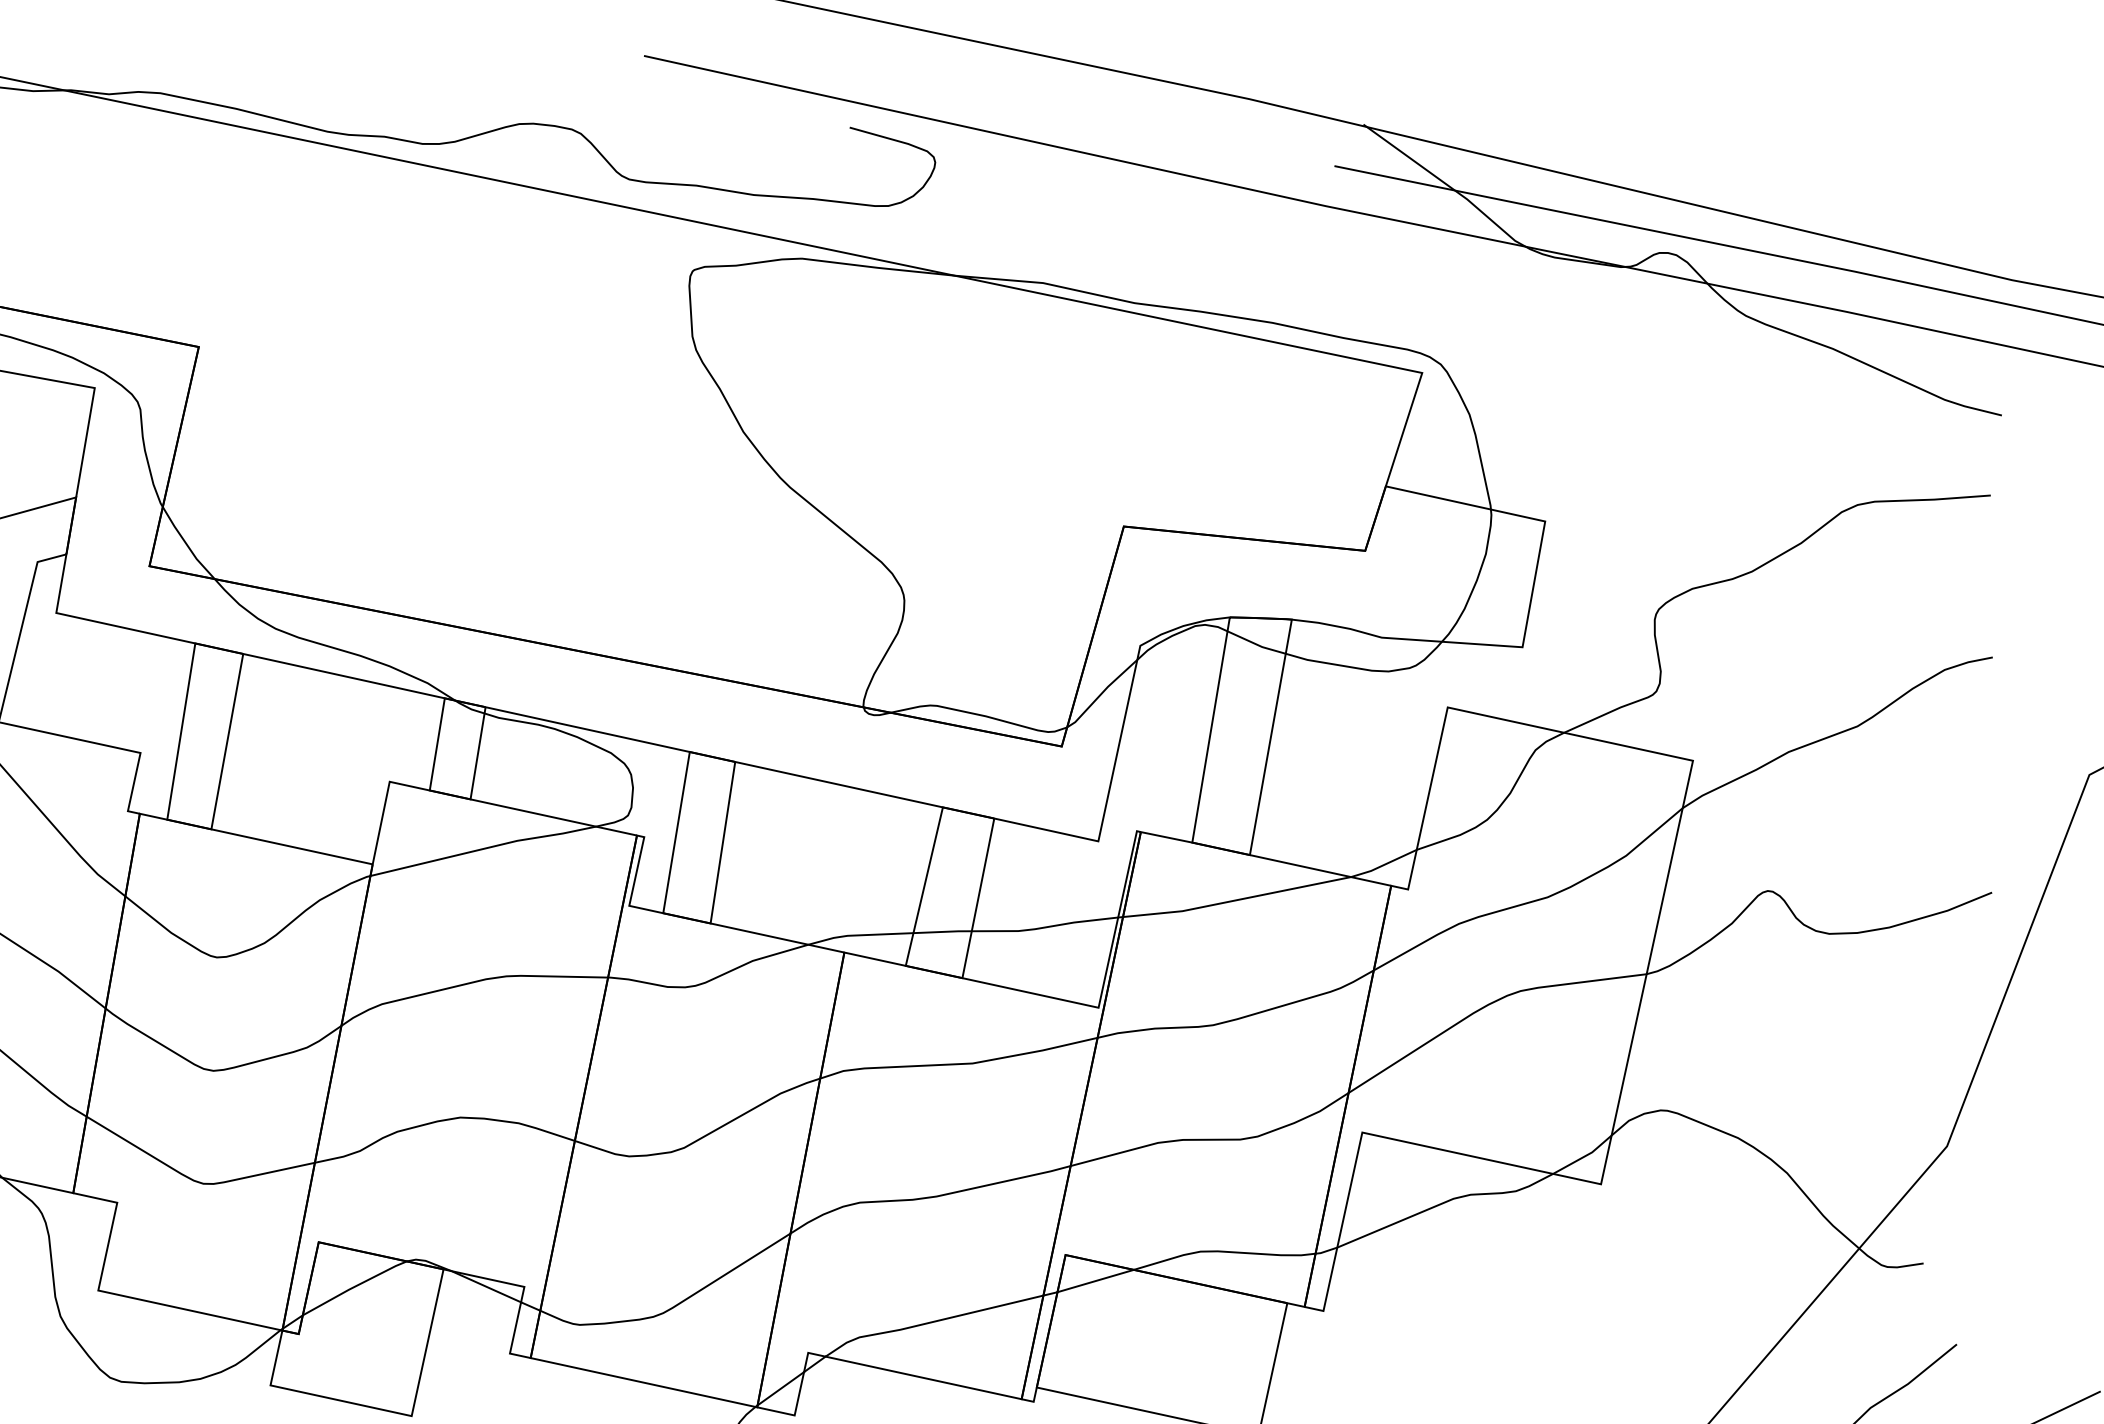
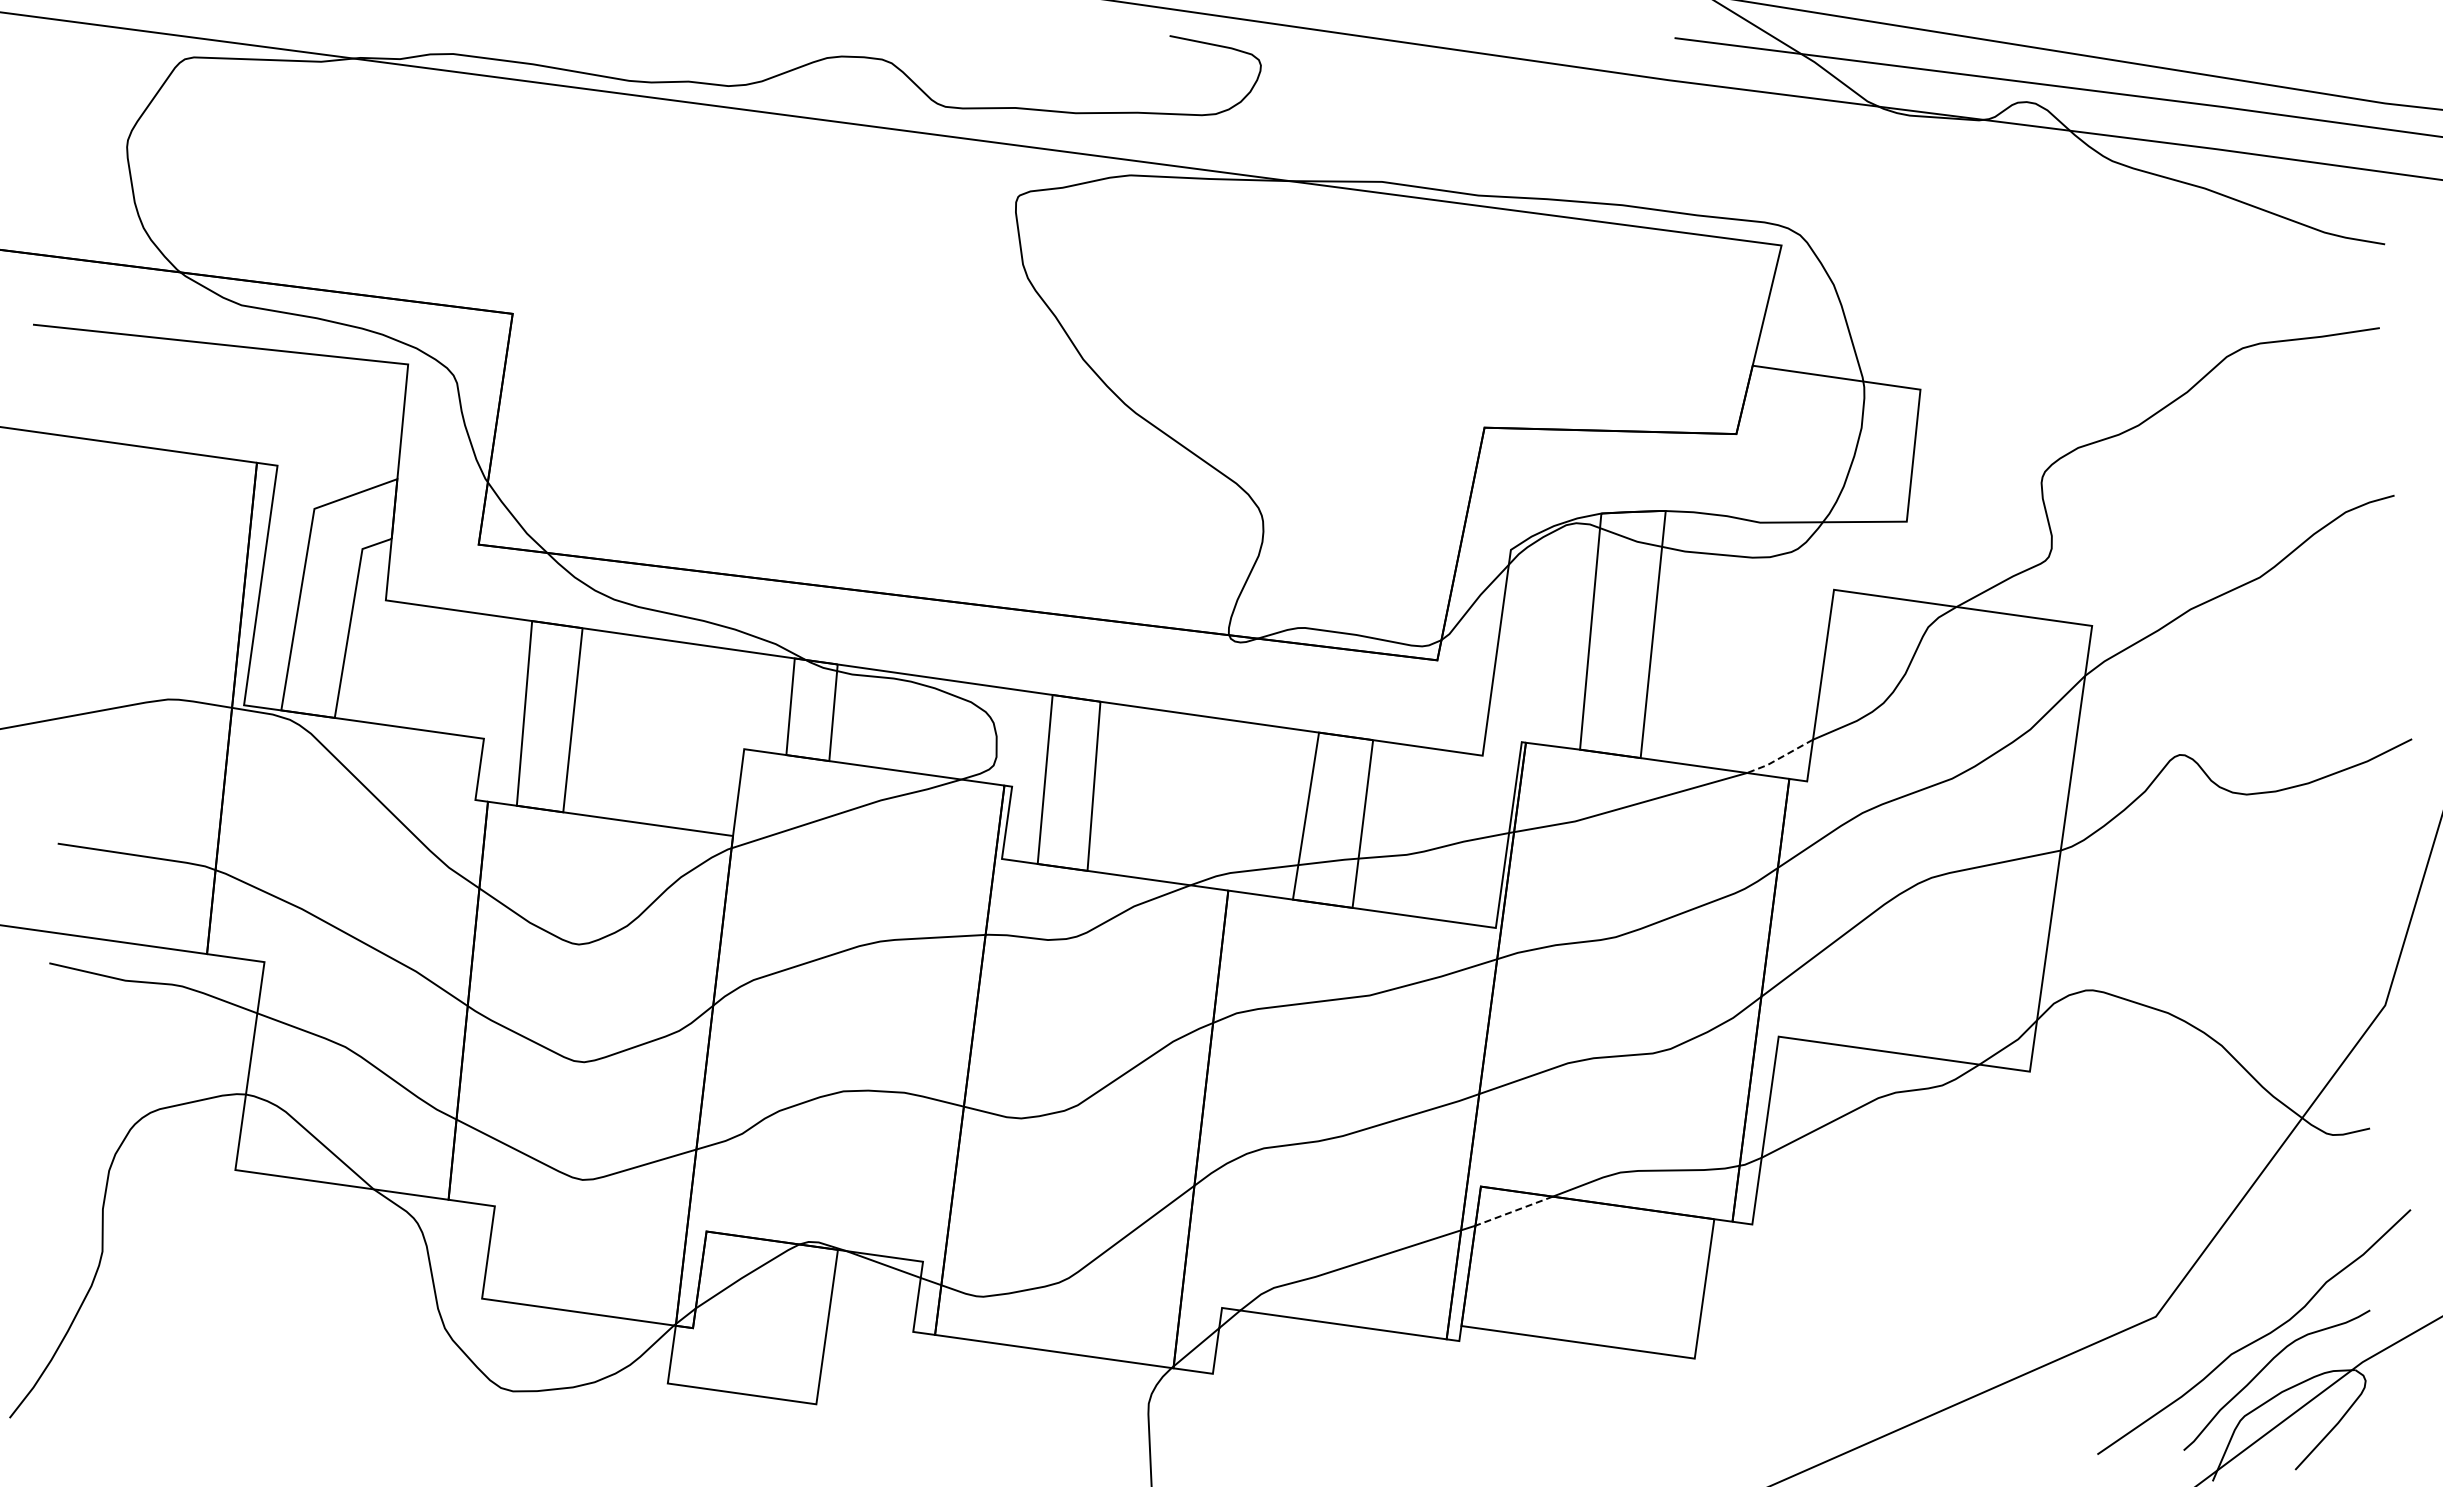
line: (1384, 864) -> (1780, 757), solid -> dashed
line: (1095, 1281) -> (1513, 1211), solid -> dashed

